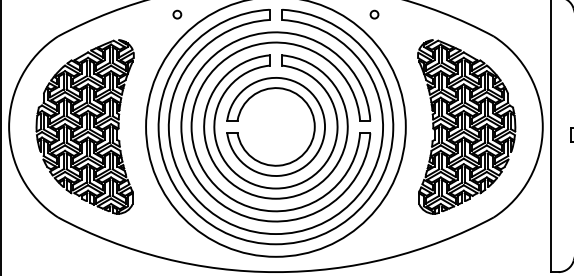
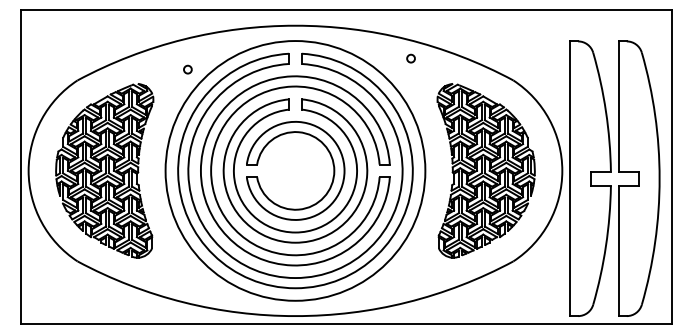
circle: (176, 14) -> (187, 69), moved
circle: (373, 14) -> (410, 58), moved

